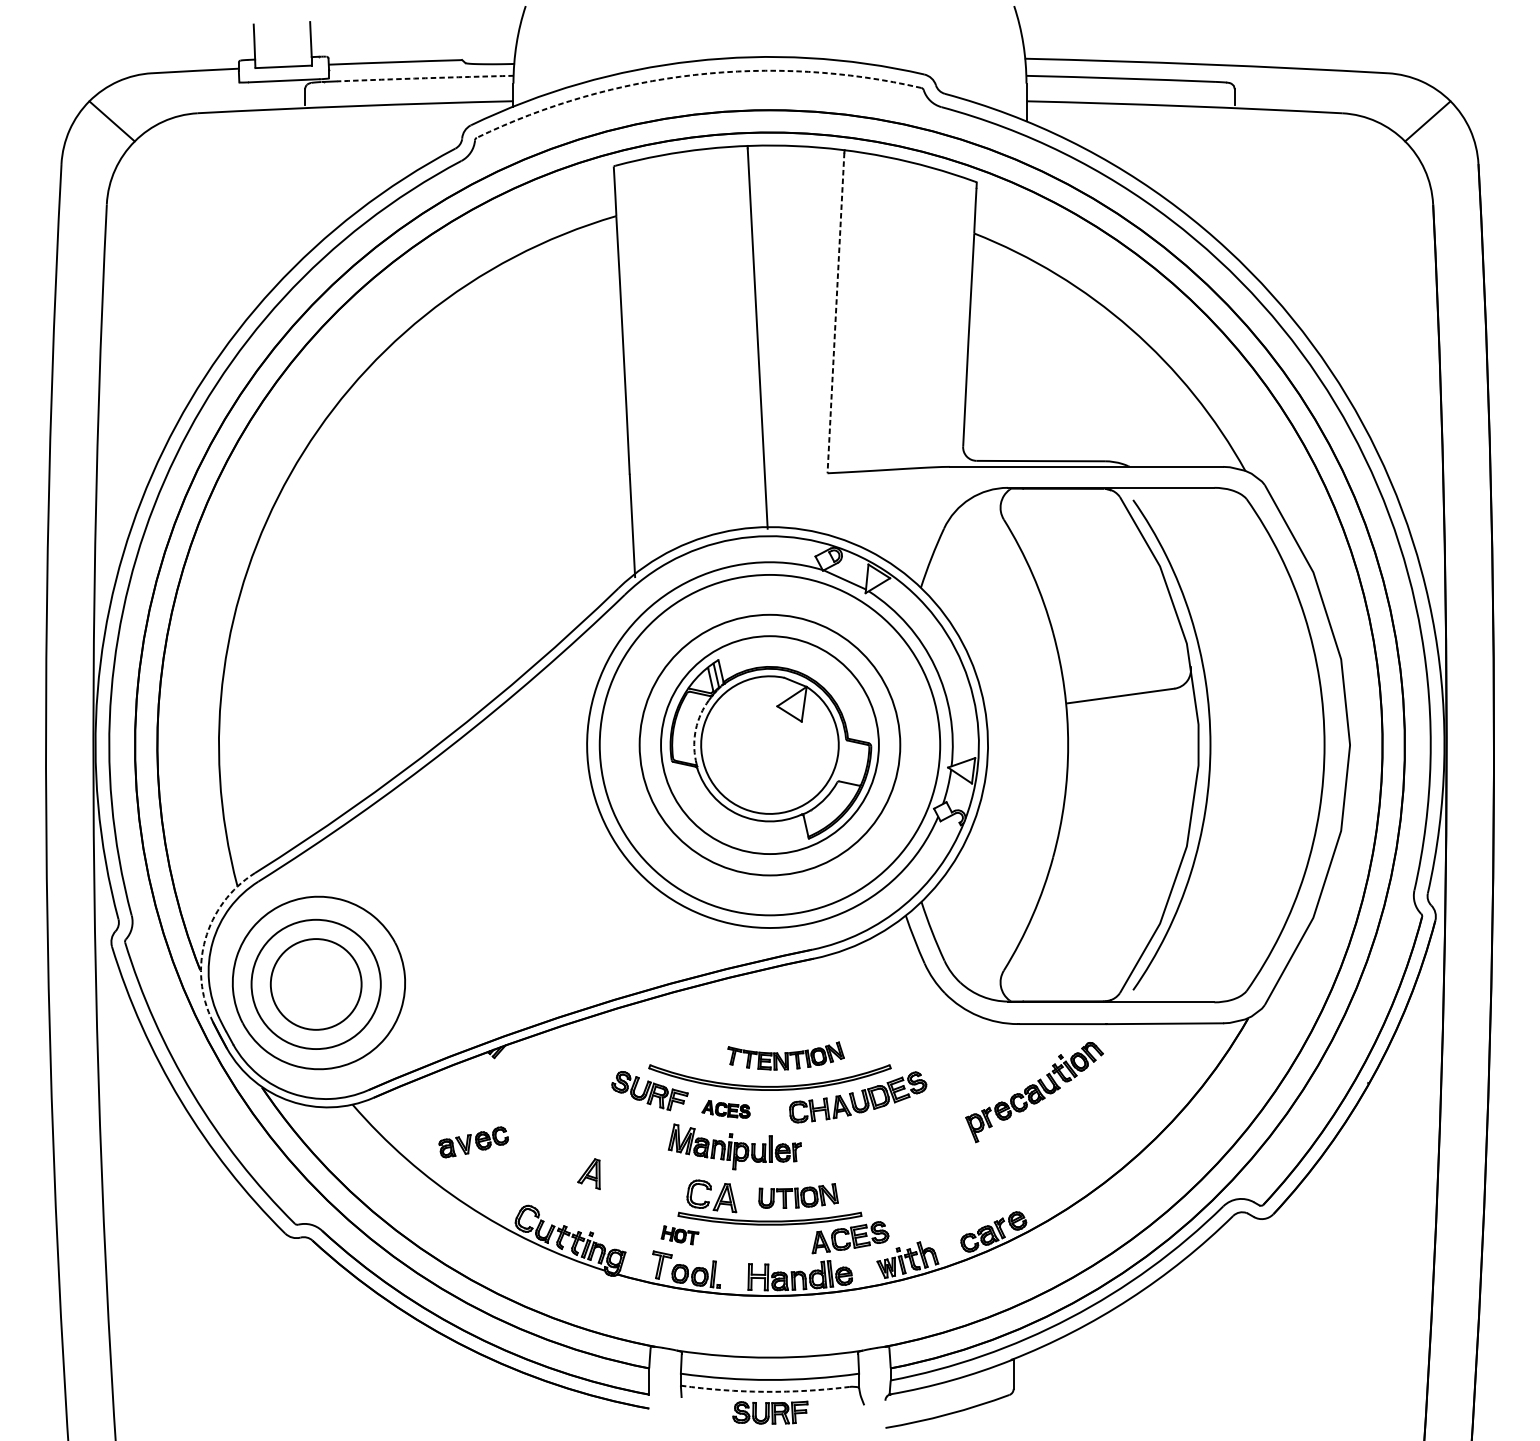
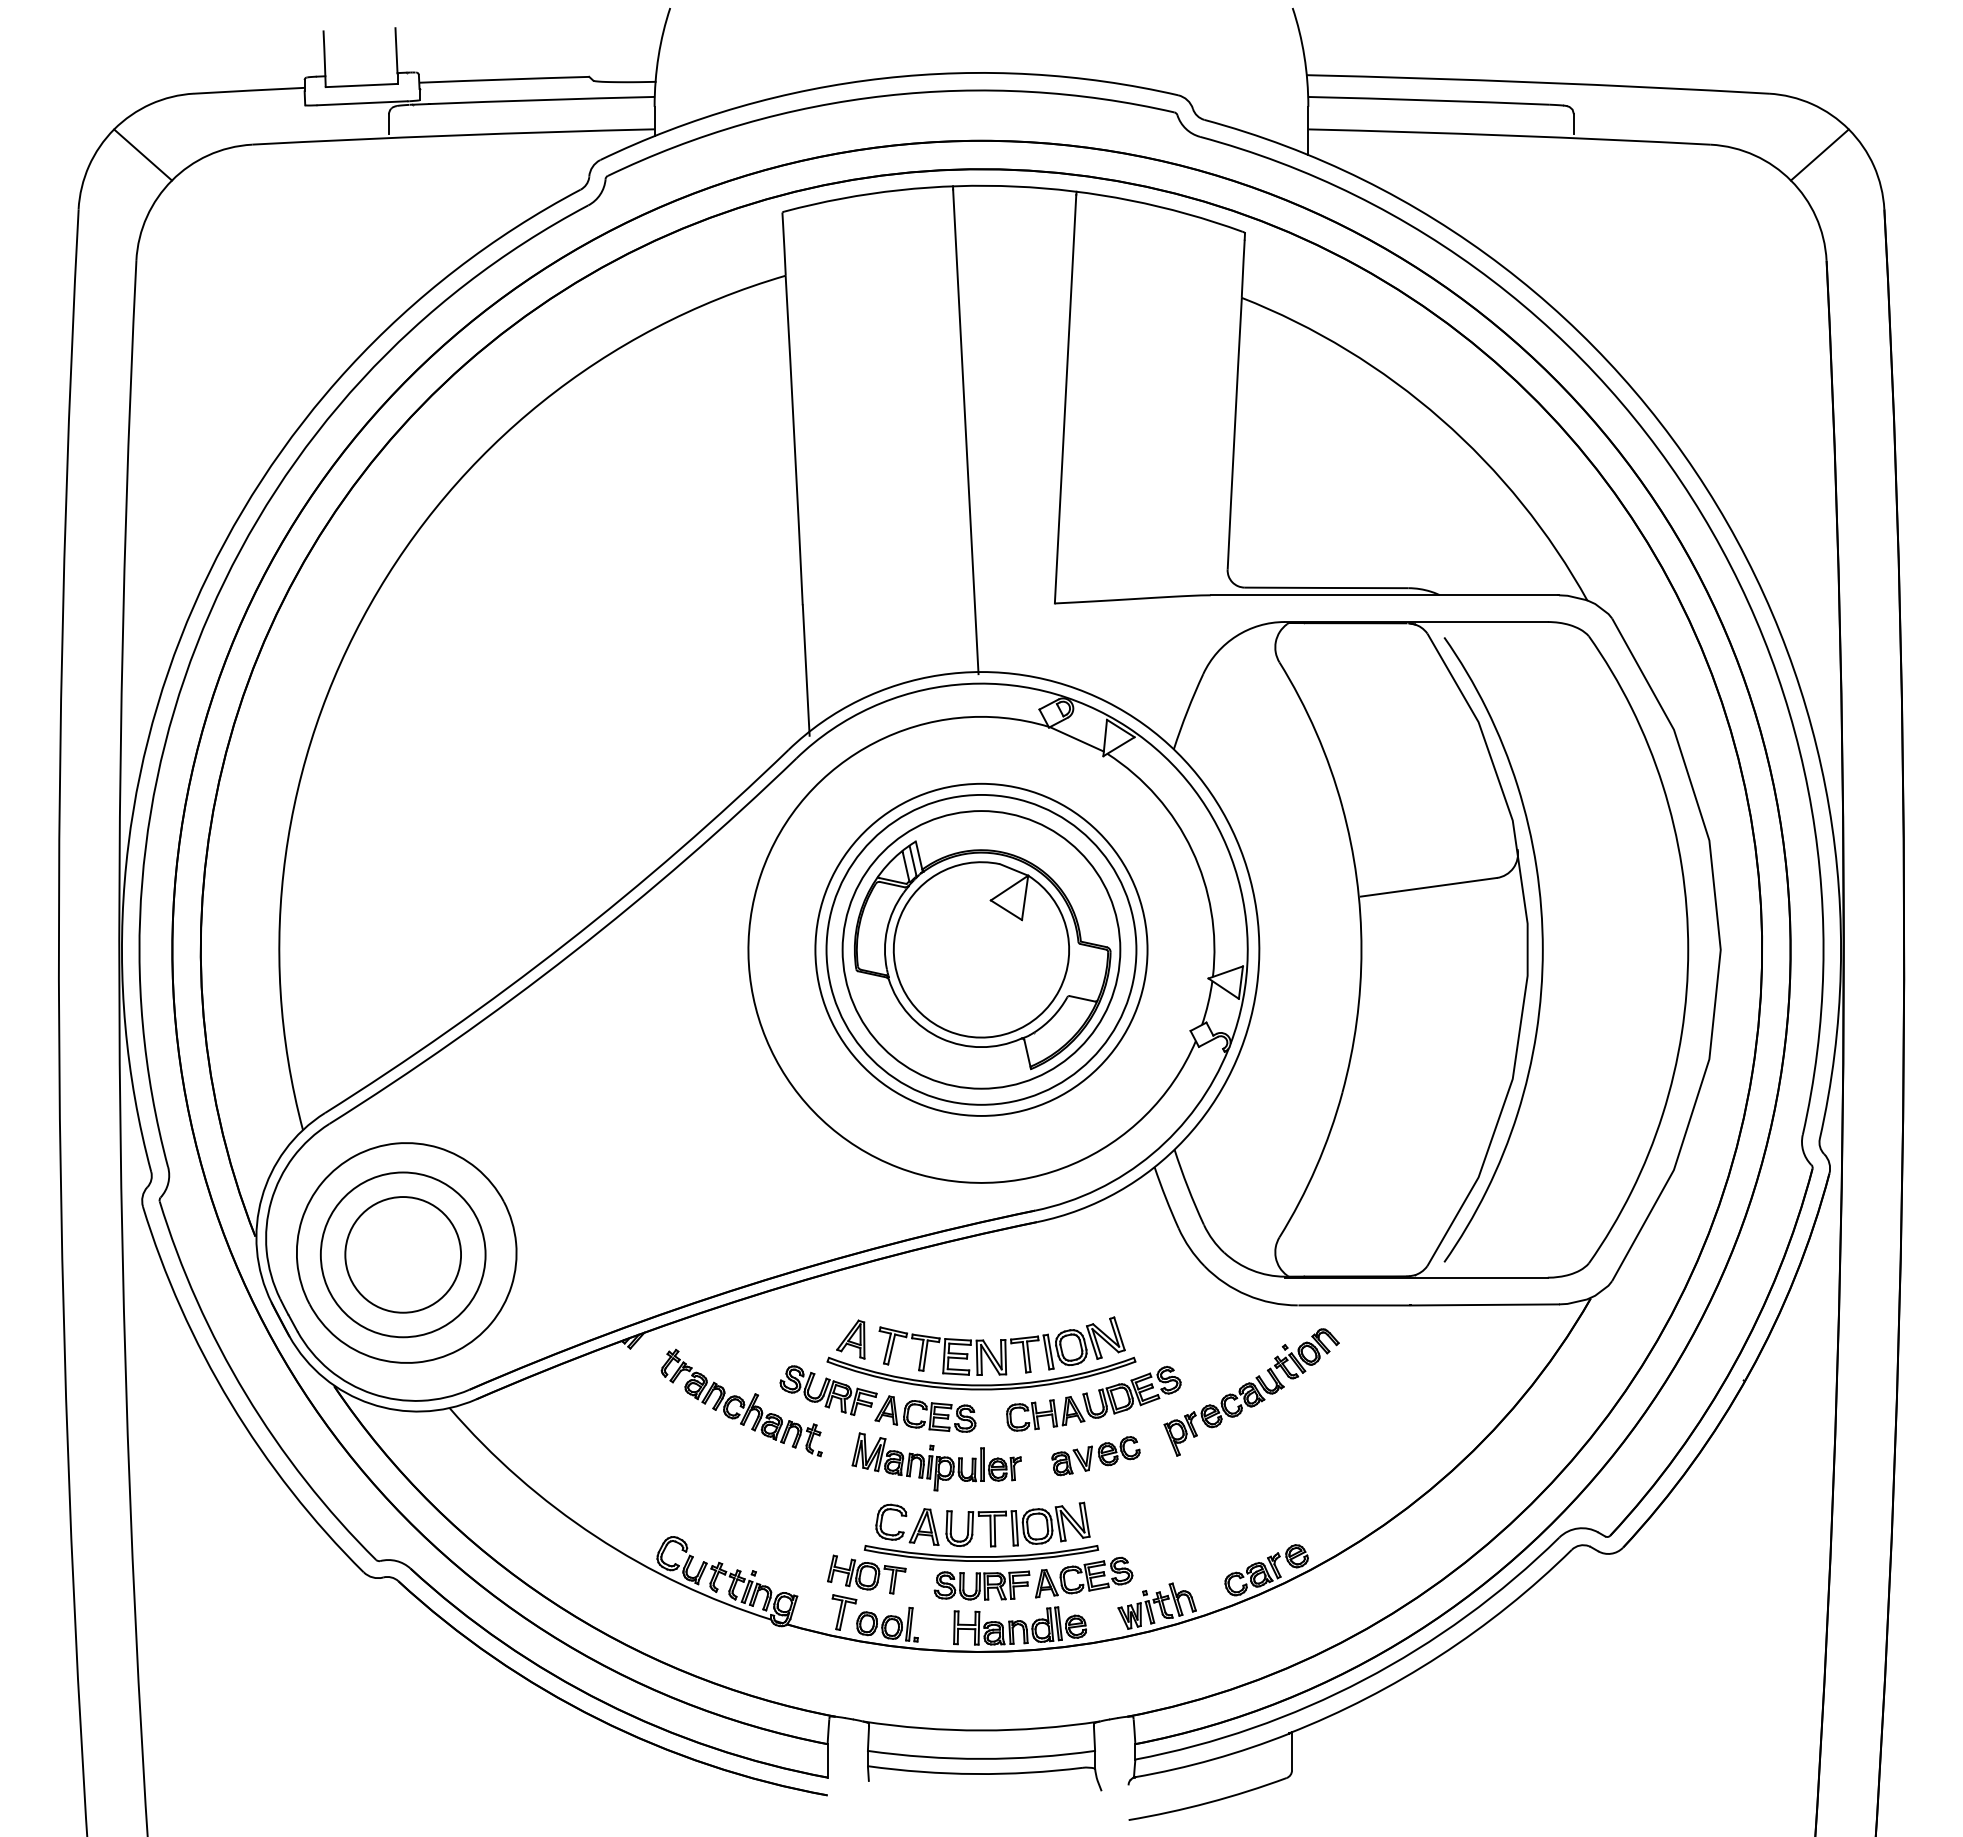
arc: (694, 74) -> (885, 95), dashed -> solid
arc: (425, 78) -> (542, 100), dashed -> solid
line: (835, 313) -> (1065, 399), dashed -> solid
arc: (696, 729) -> (887, 929), dashed -> solid
circle: (770, 744) -> (981, 949), size x0.71
arc: (205, 939) -> (261, 1197), dashed -> solid
part: (785, 1055) -> (1001, 1345), size x1.67
part: (1034, 1092) -> (1251, 1392), moved
part: (581, 1100) -> (741, 1402), added
part: (726, 1108) -> (925, 1413), size x1.67
part: (473, 1142) -> (1095, 1456), moved
part: (588, 1174) -> (850, 1339), moved
part: (798, 1196) -> (1017, 1524), size x1.43
part: (679, 1235) -> (866, 1574), size x1.67
arc: (765, 1392) -> (975, 1774), dashed -> solid
part: (770, 1412) -> (981, 1585), moved

